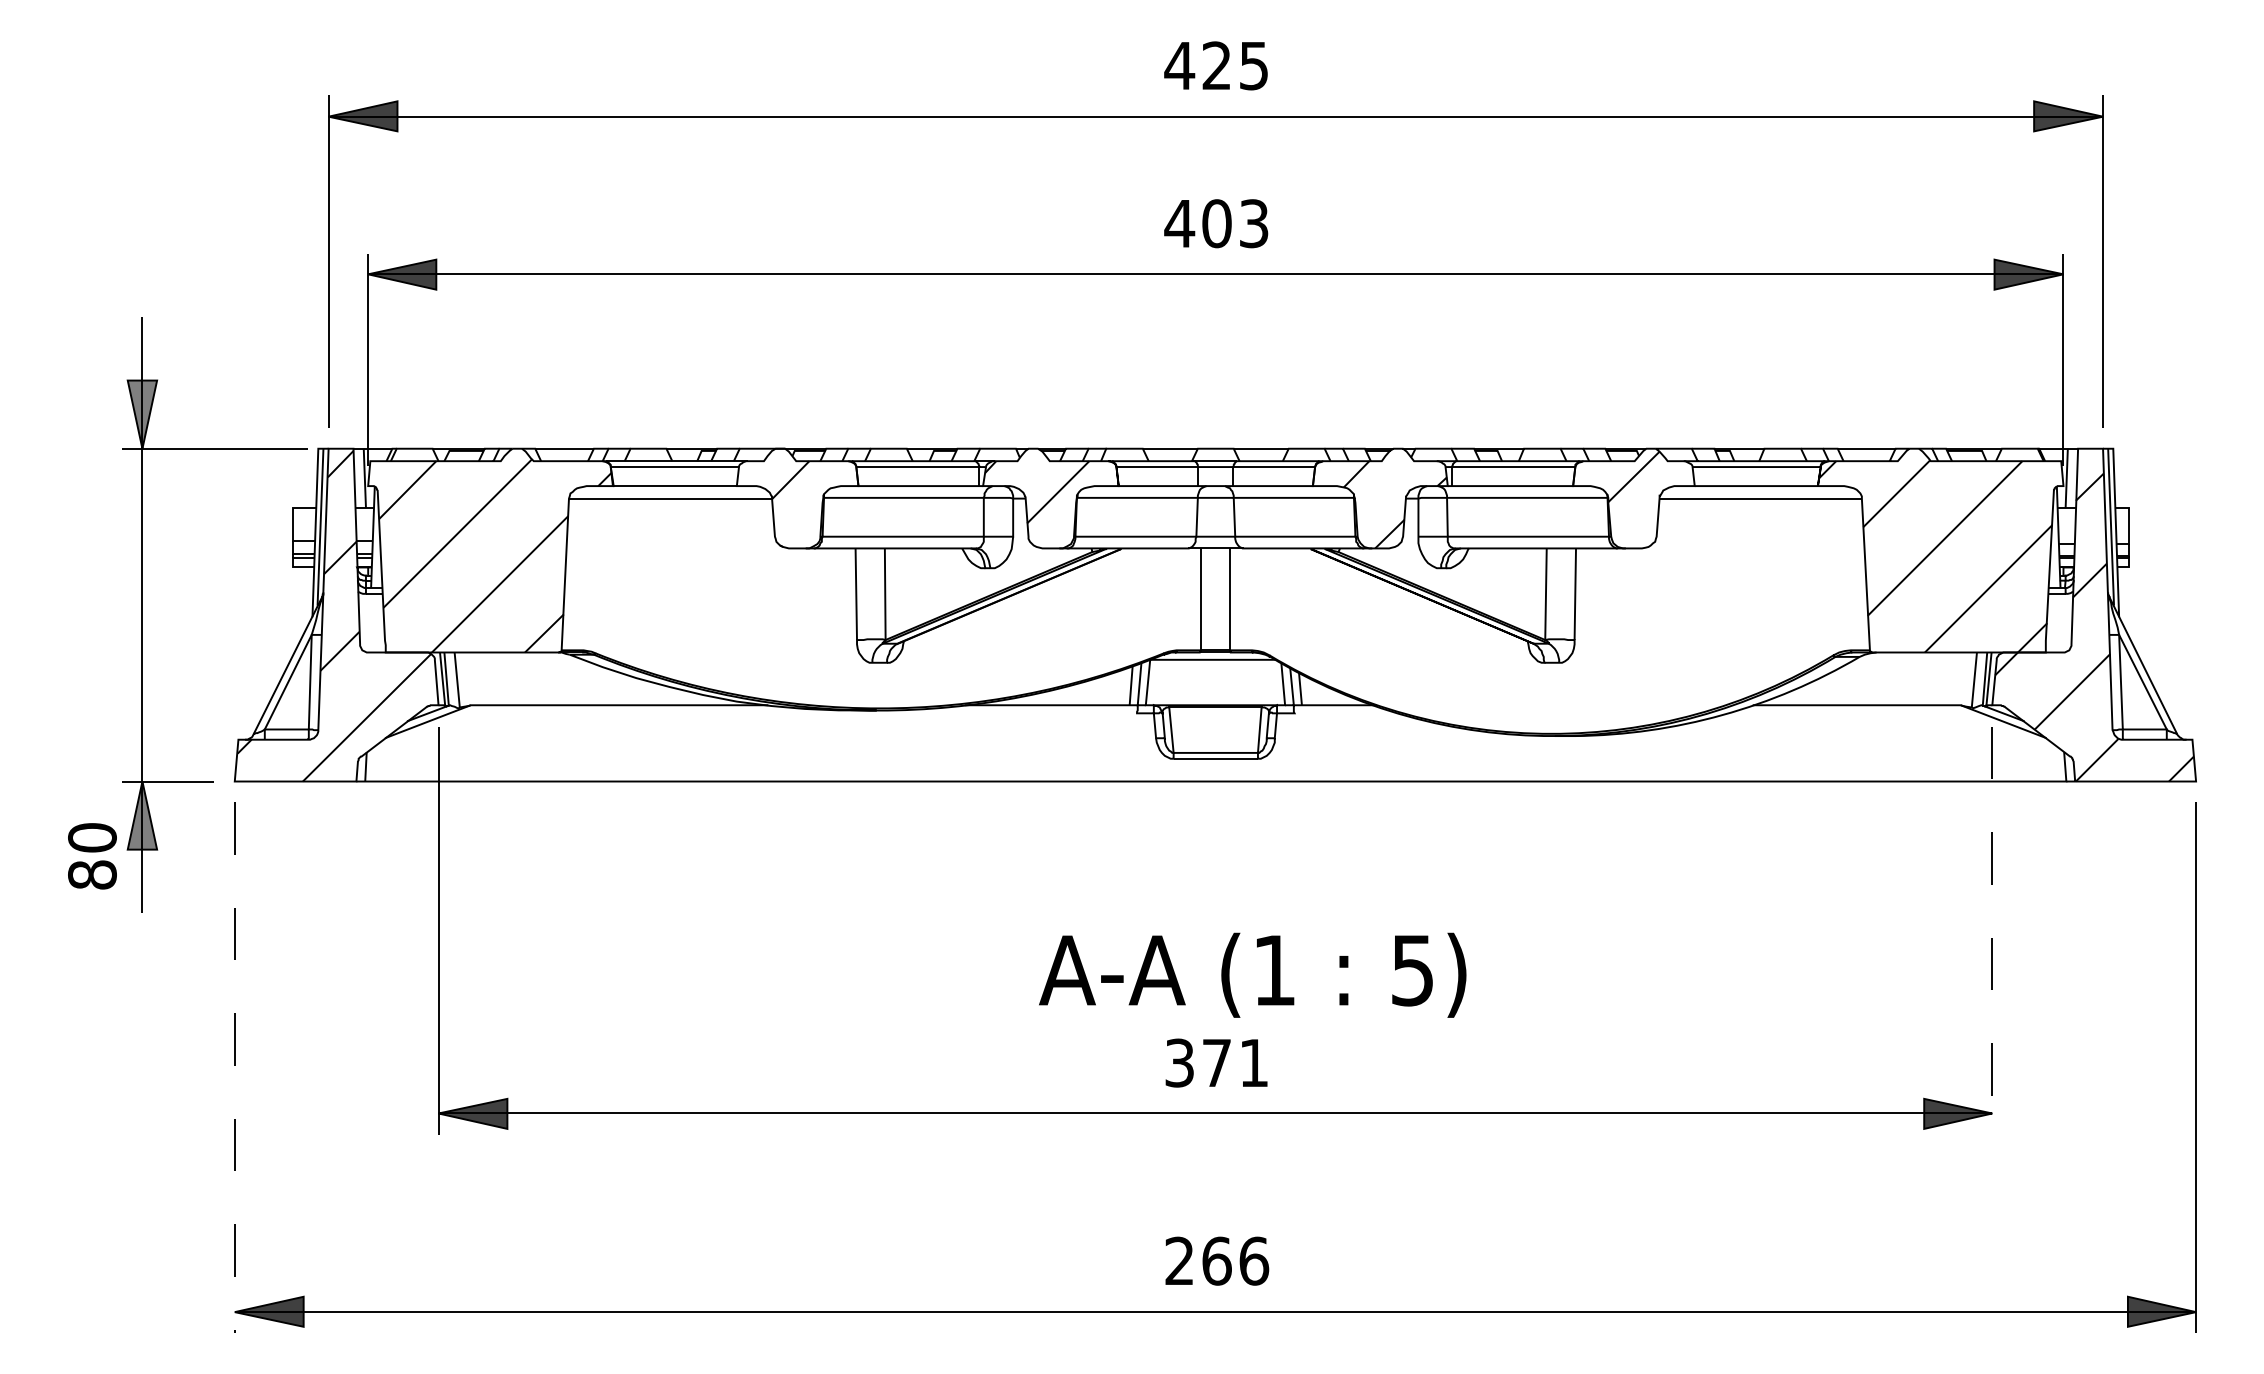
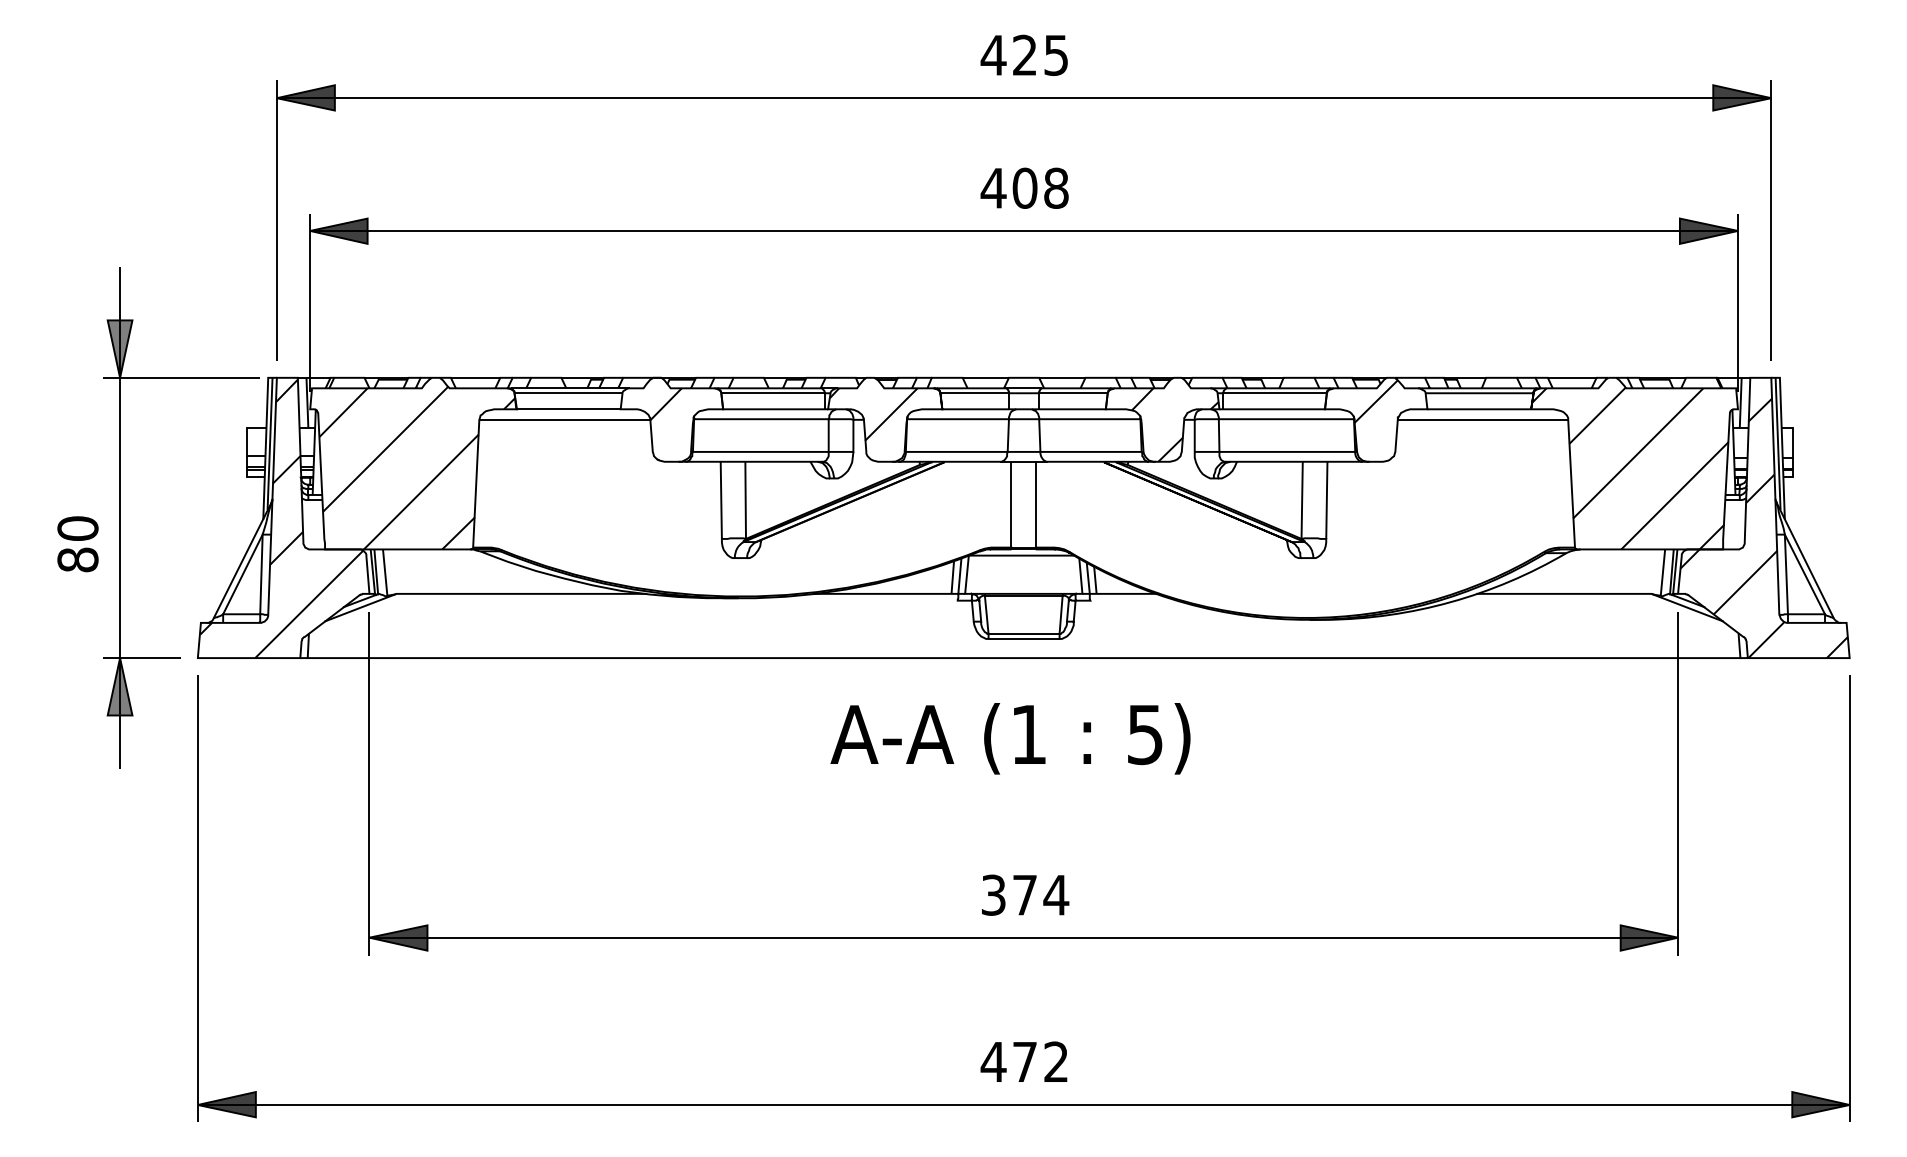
text: (1253, 223) -> (1055, 188), 403 -> 408
text: (92, 856) -> (78, 544), moved
line: (1992, 931) -> (1678, 784), dashed -> solid
text: (1252, 974) -> (1010, 738), moved
text: (1253, 1062) -> (1055, 894), 371 -> 374
line: (234, 1067) -> (197, 898), dashed -> solid
text: (1216, 1260) -> (1024, 1061), 266 -> 472

